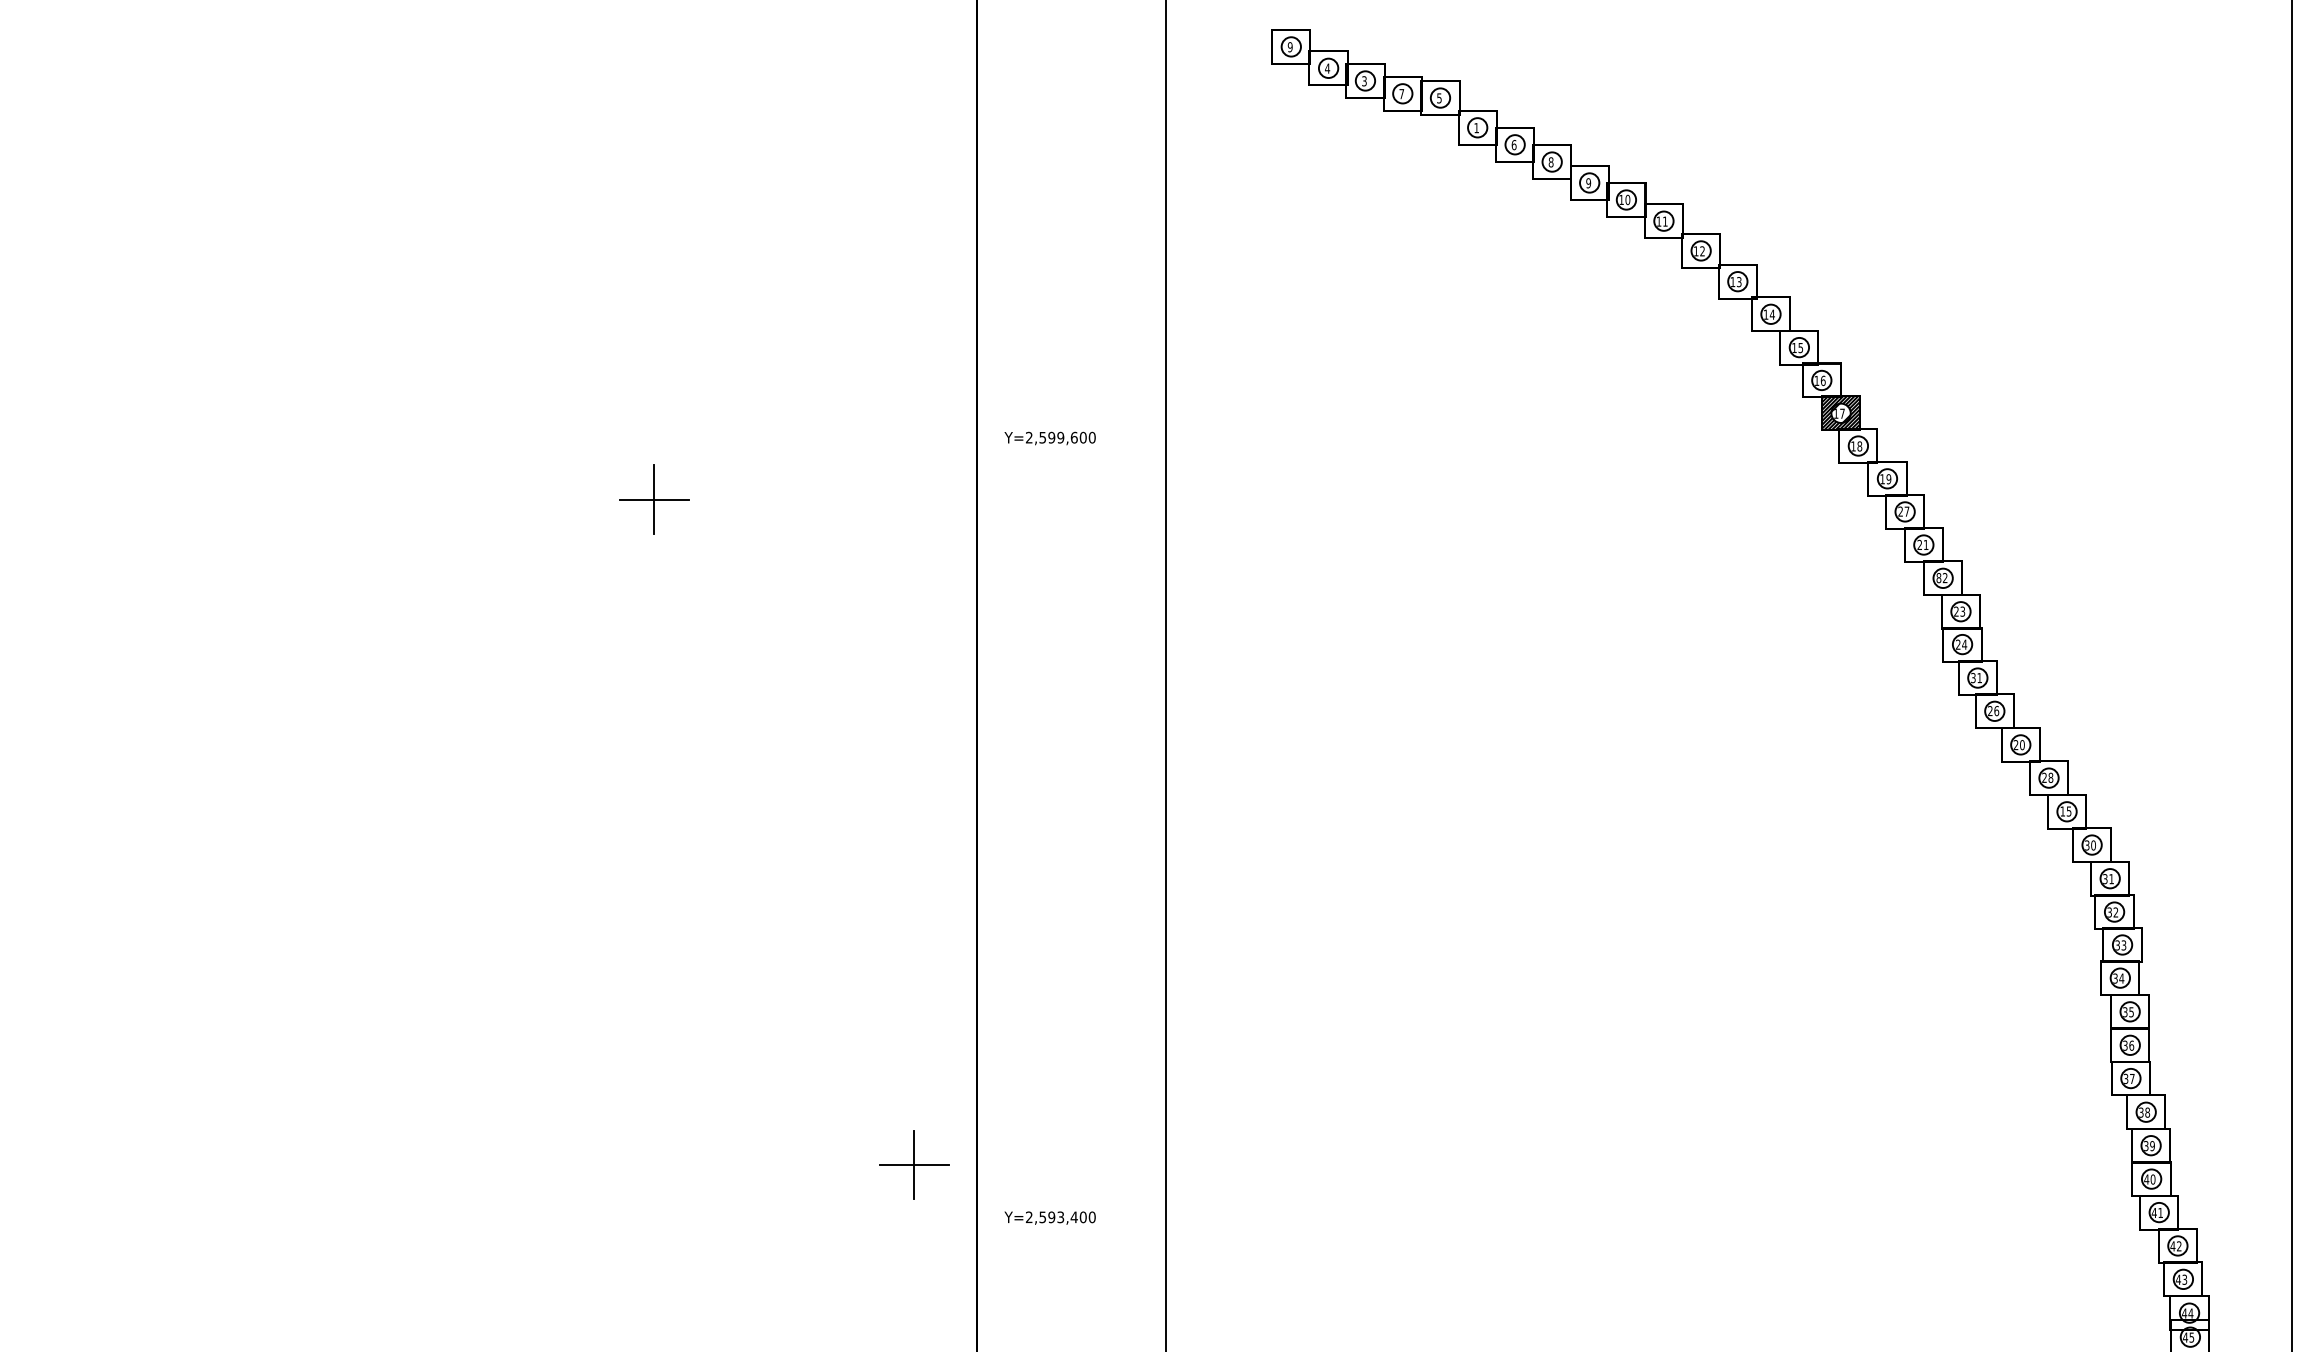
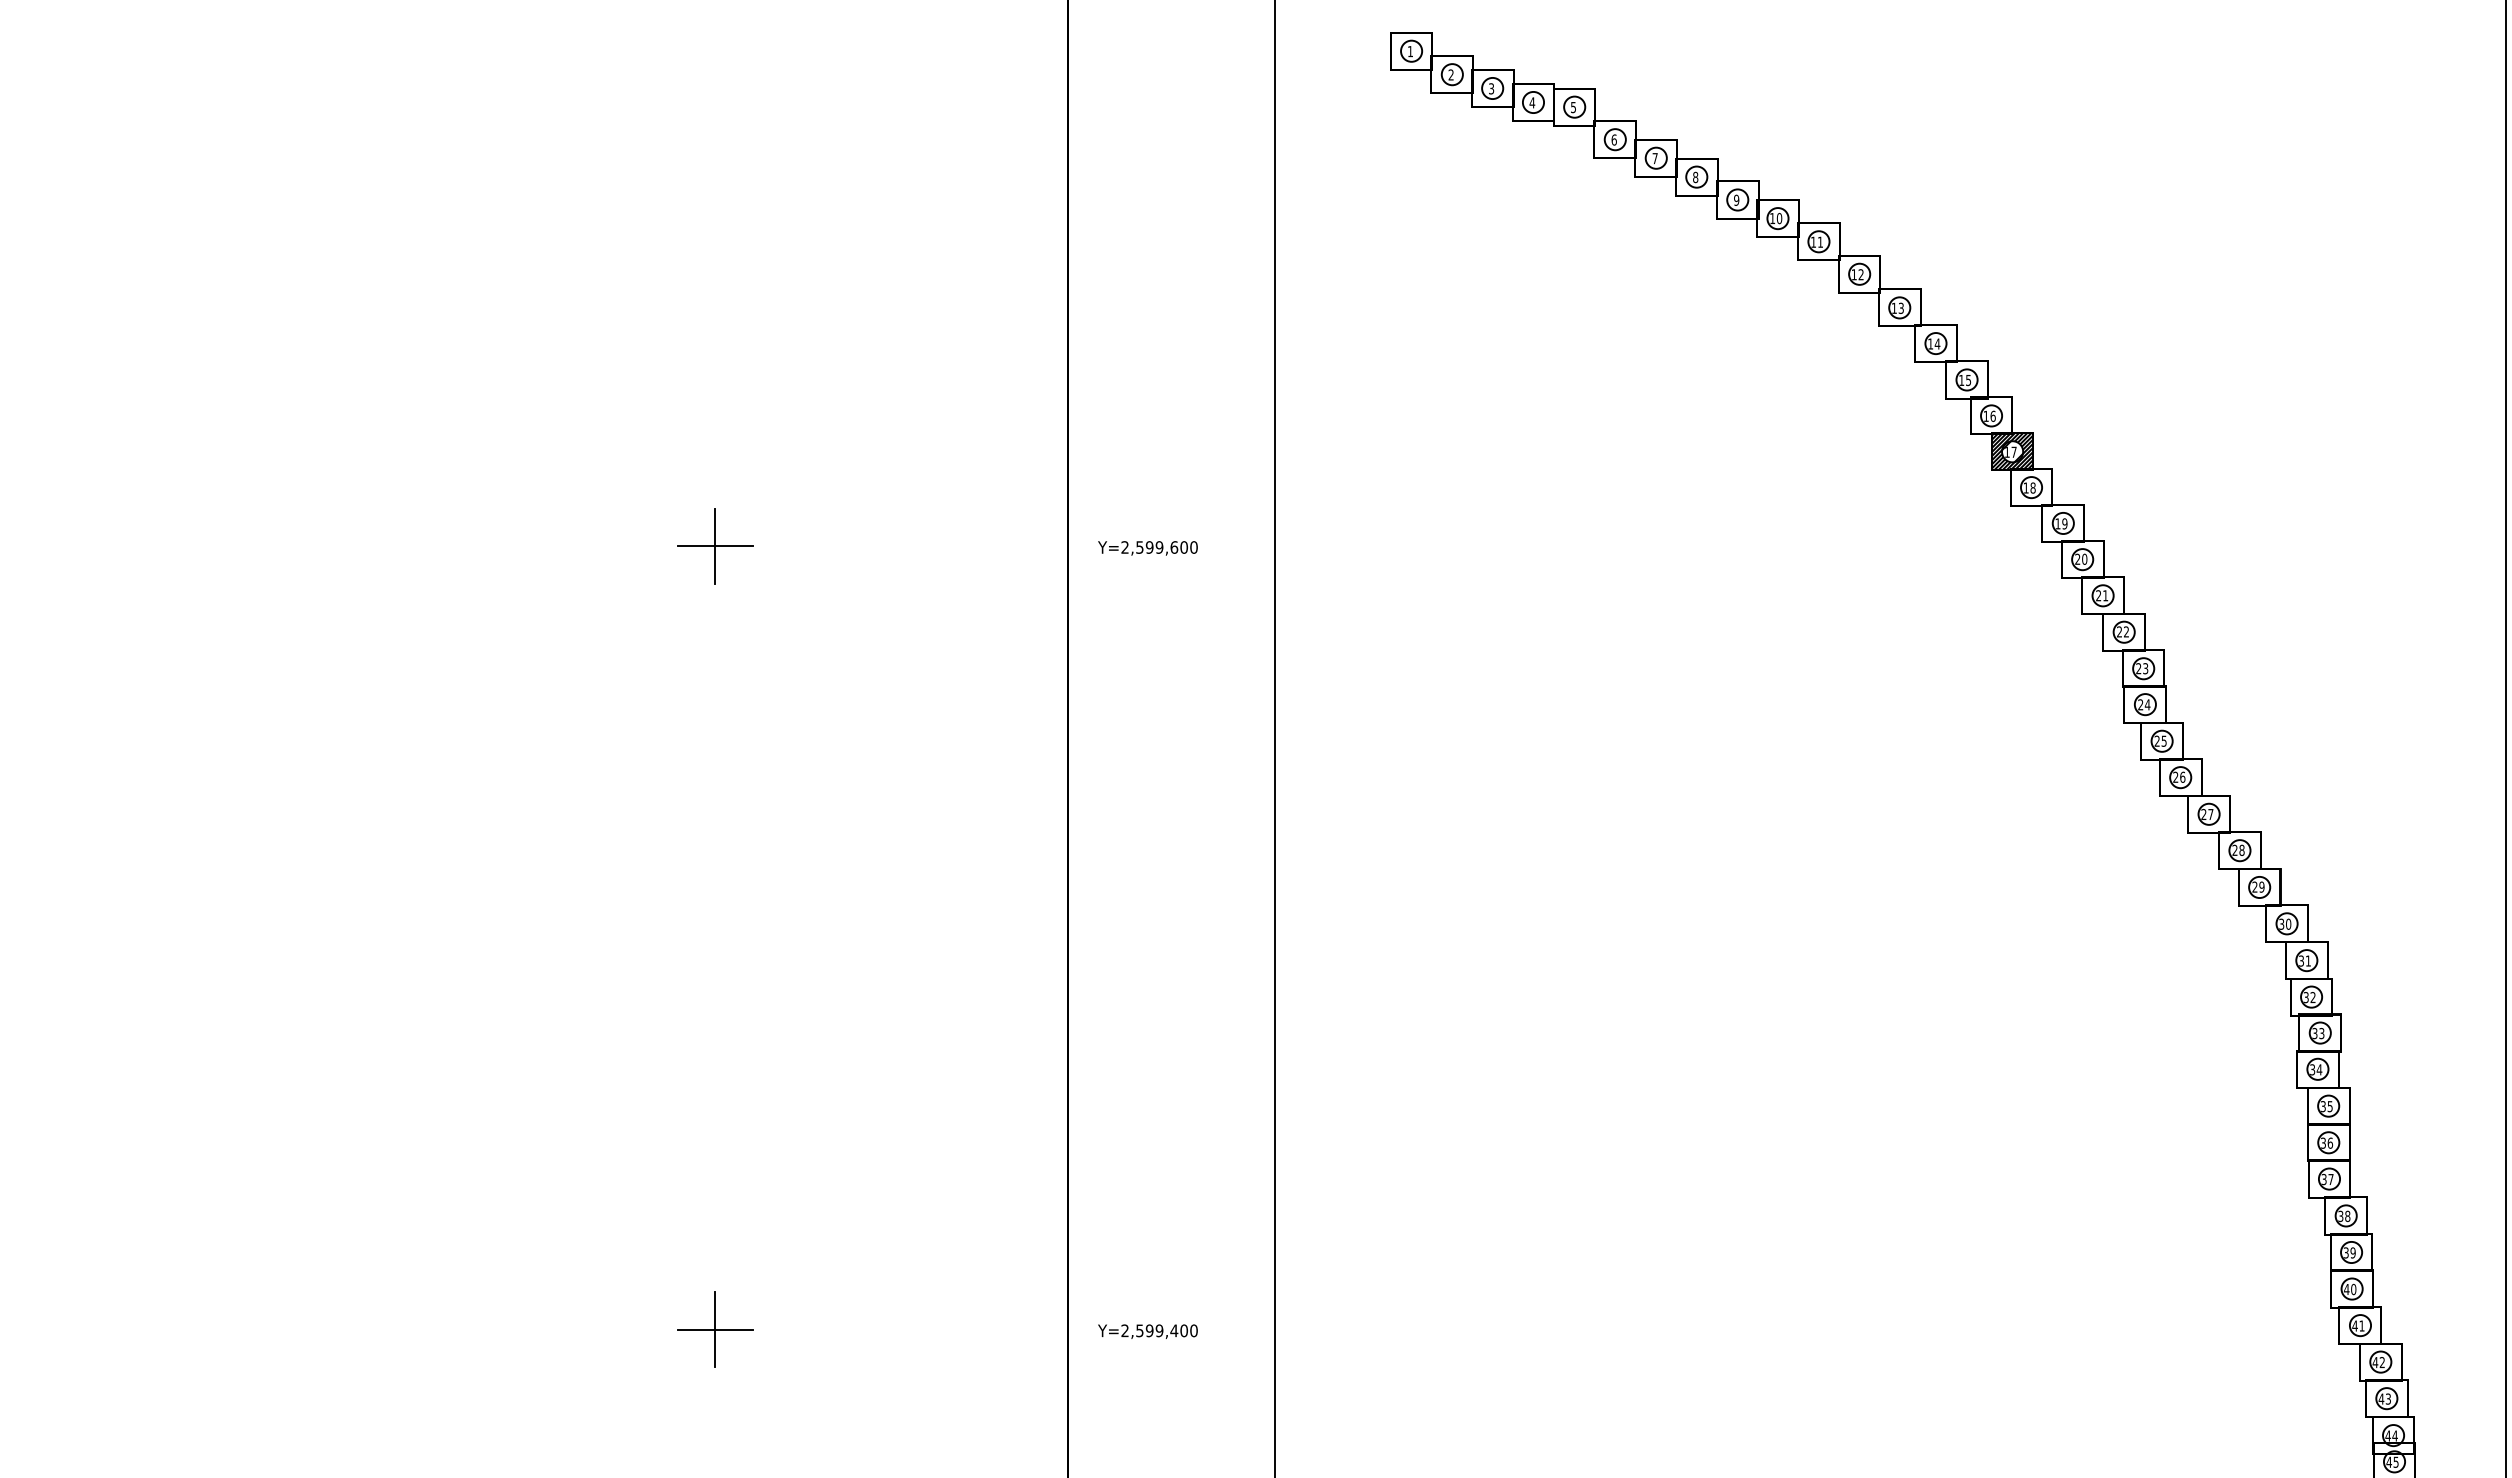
text: (1290, 47) -> (1410, 51), 9 -> 1
text: (1327, 68) -> (1451, 74), 4 -> 2
text: (1401, 93) -> (1532, 102), 7 -> 4
text: (1476, 127) -> (1613, 139), 1 -> 6
text: (1513, 145) -> (1654, 158), 6 -> 7
text: (1049, 438) -> (1147, 548), moved
text: (1906, 510) -> (2084, 558), 27 -> 20
text: (1938, 577) -> (2119, 631), 82 -> 22
text: (1976, 677) -> (2160, 740), 31 -> 25
text: (2022, 745) -> (2210, 814), 20 -> 27
text: (2065, 810) -> (2258, 886), 15 -> 29
part: (914, 1164) -> (715, 1329), moved
text: (1060, 1217) -> (1159, 1330), Y=2,593,400 -> Y=2,599,400

